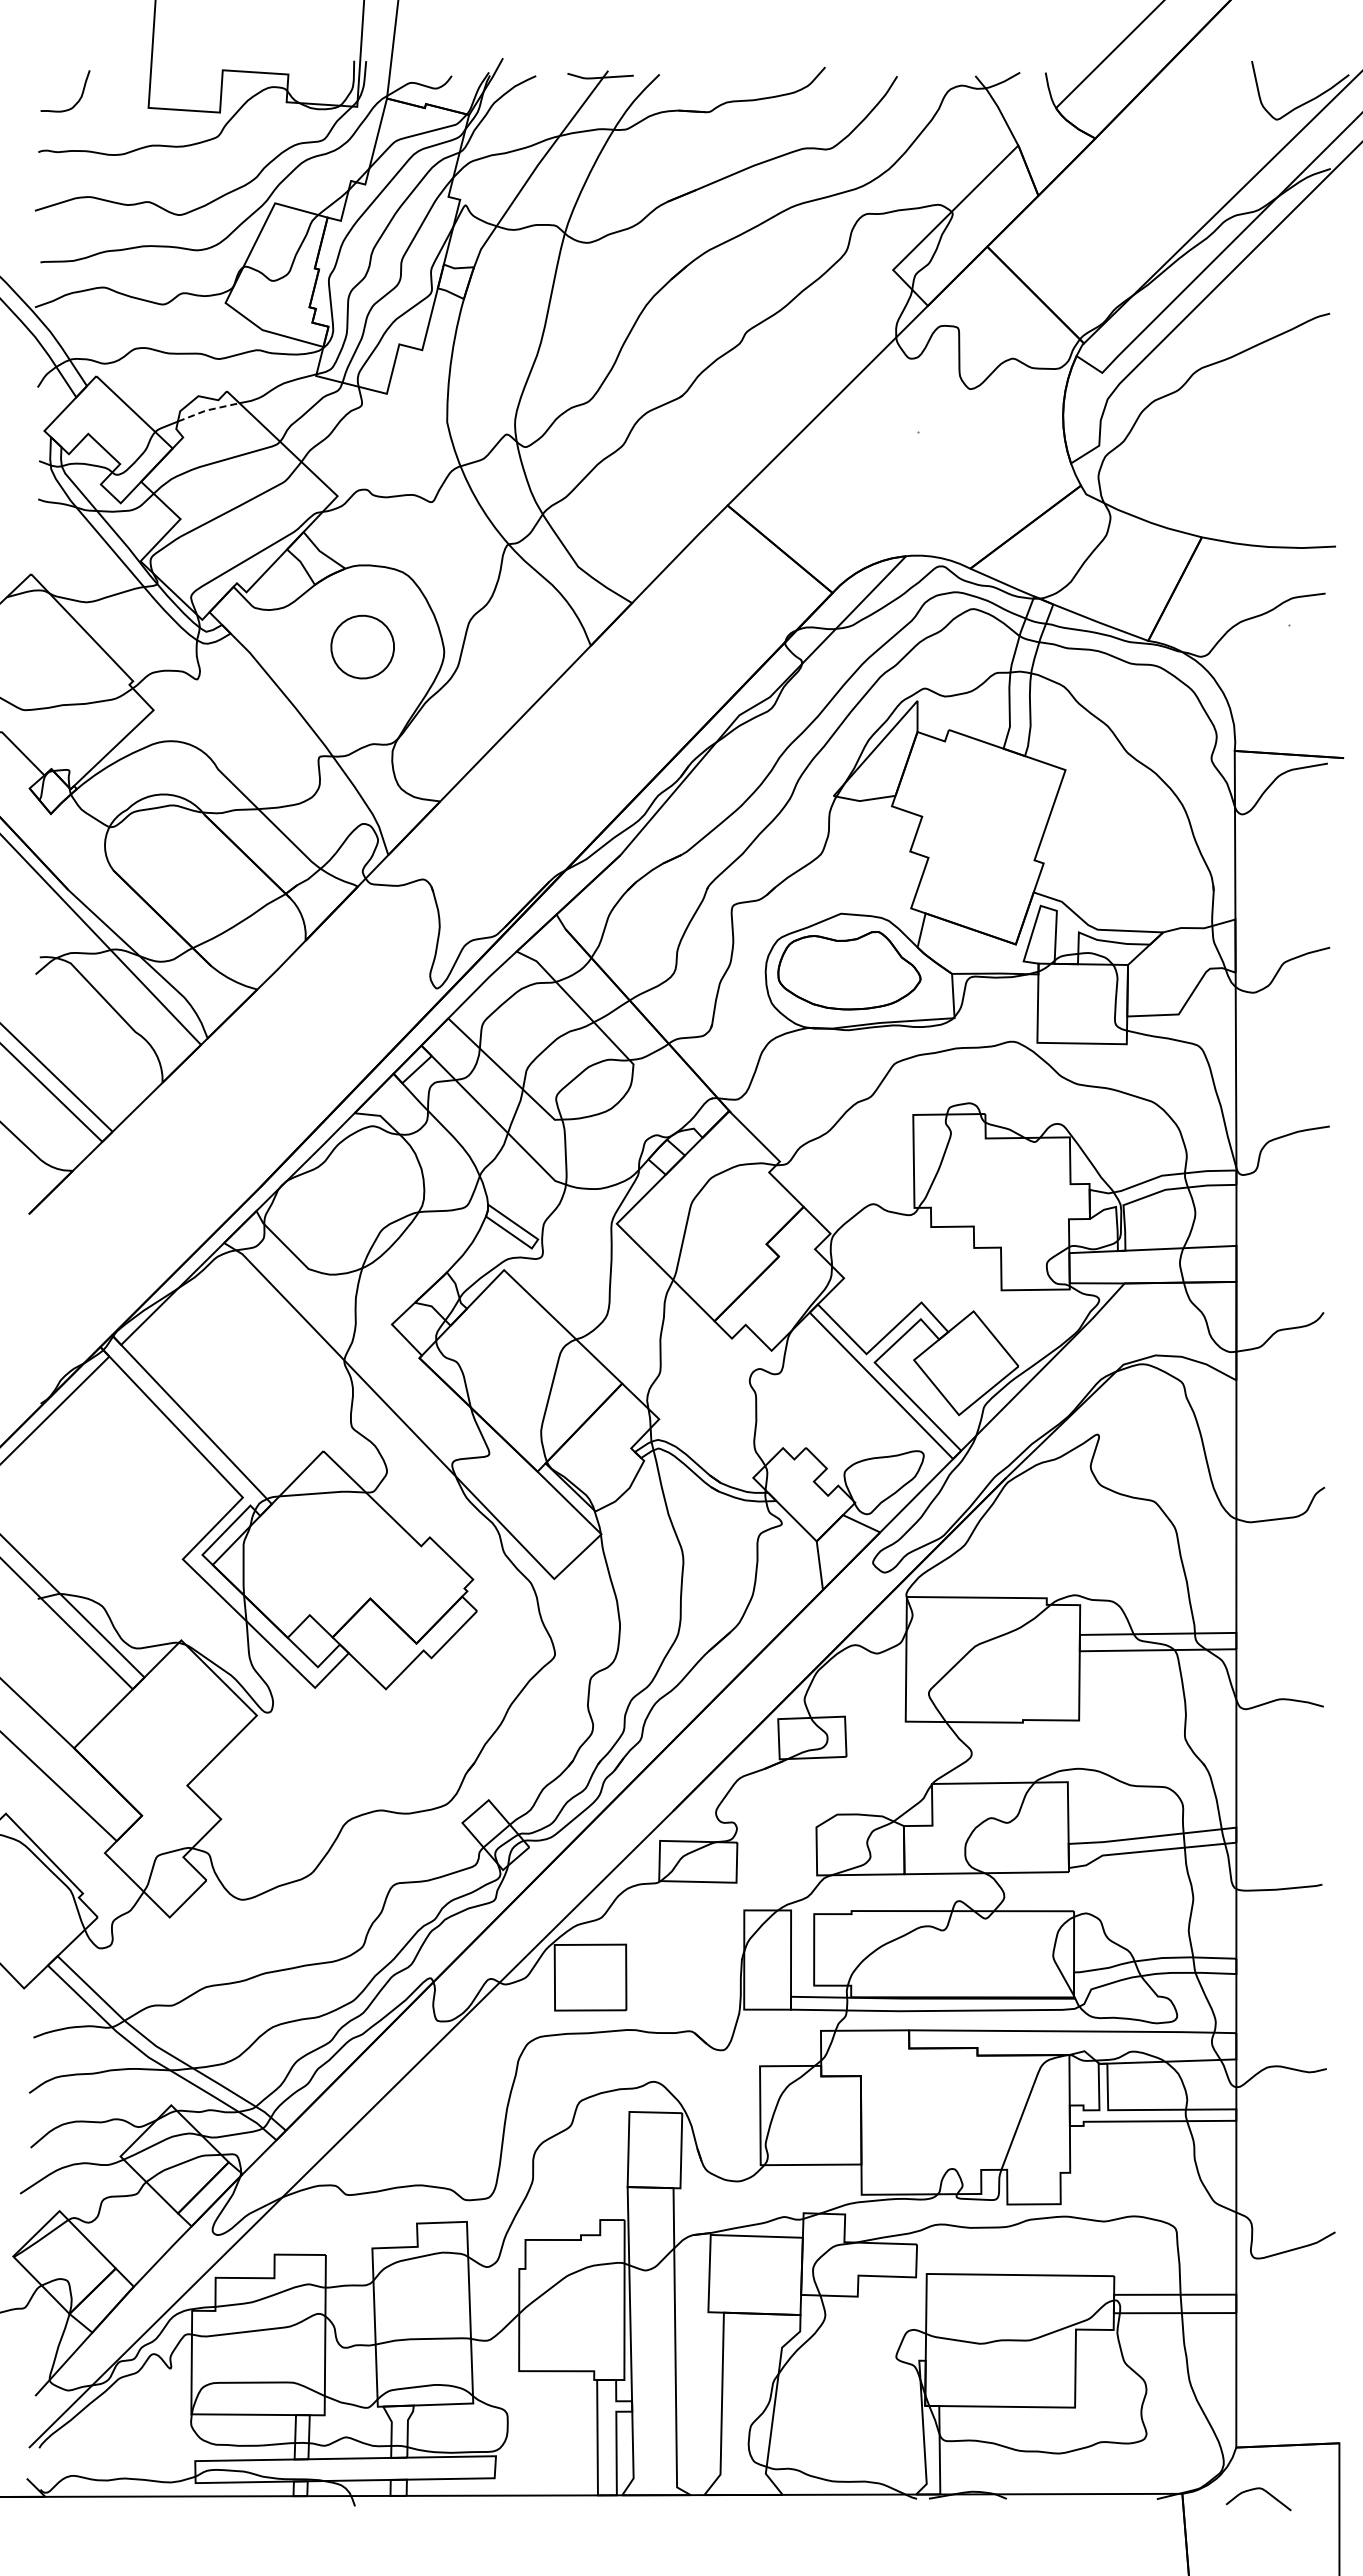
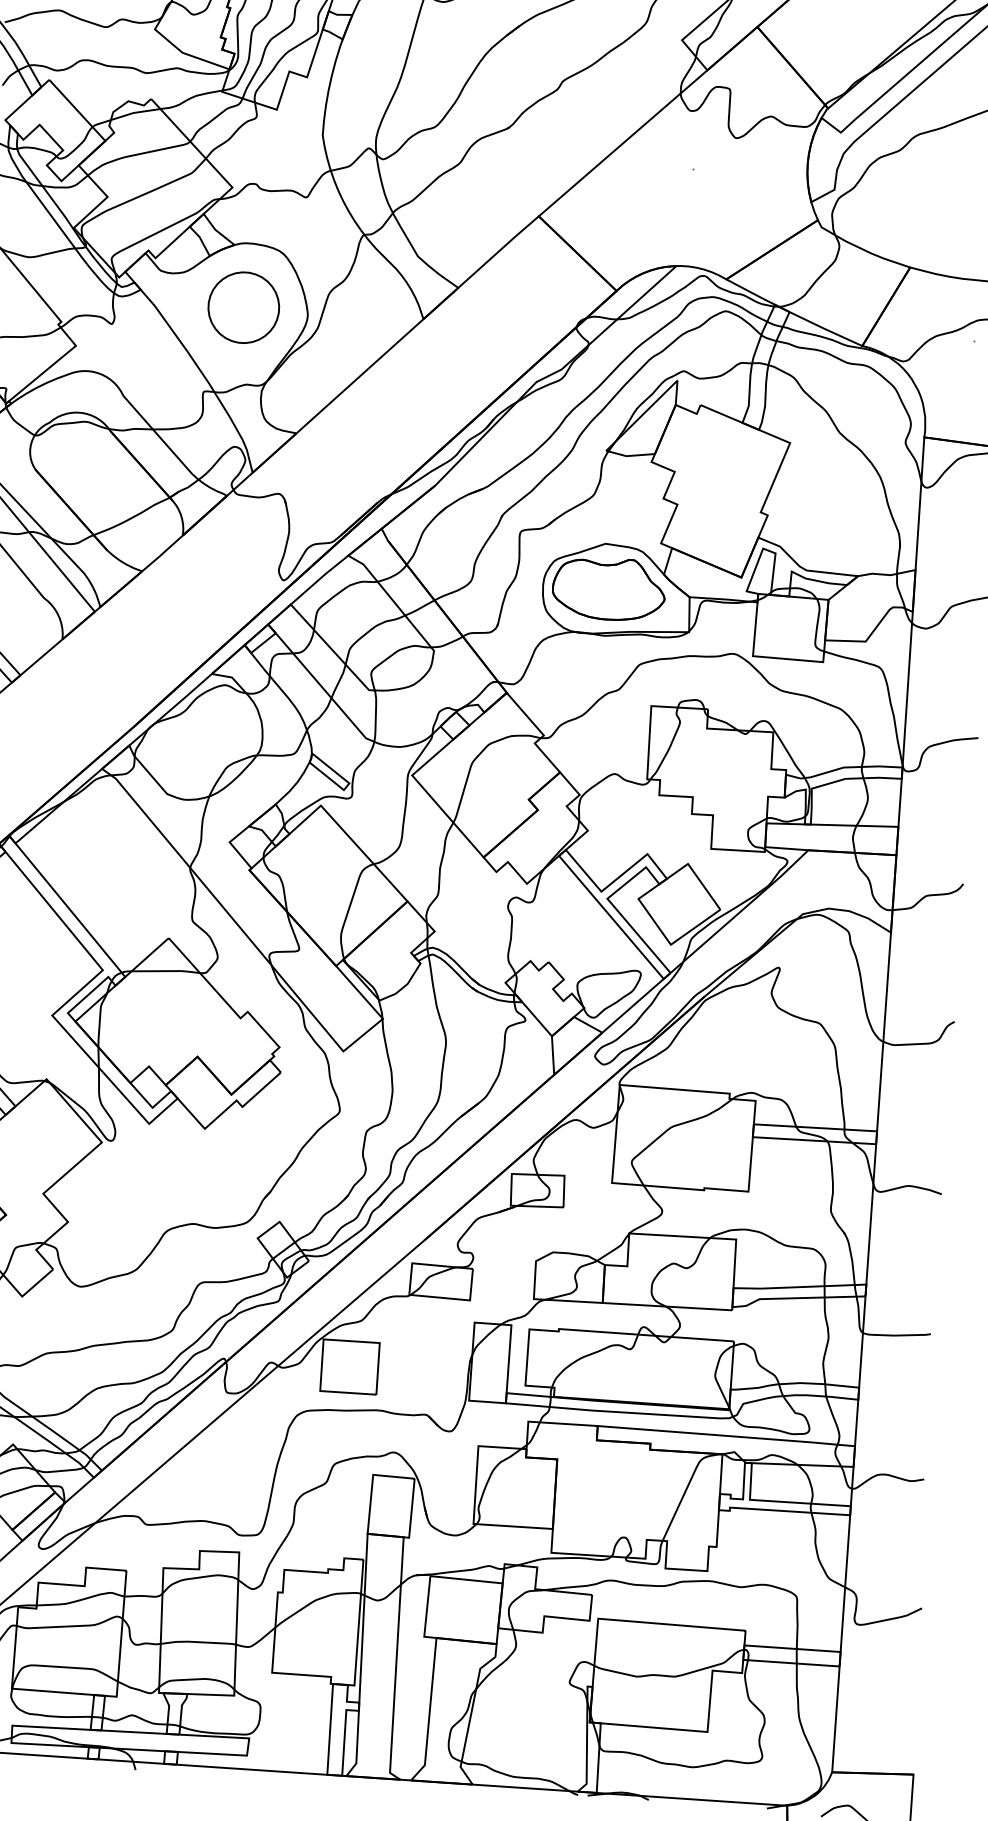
line: (207, 410) -> (134, 112), dashed -> solid
part: (362, 646) -> (243, 307), size x1.43

